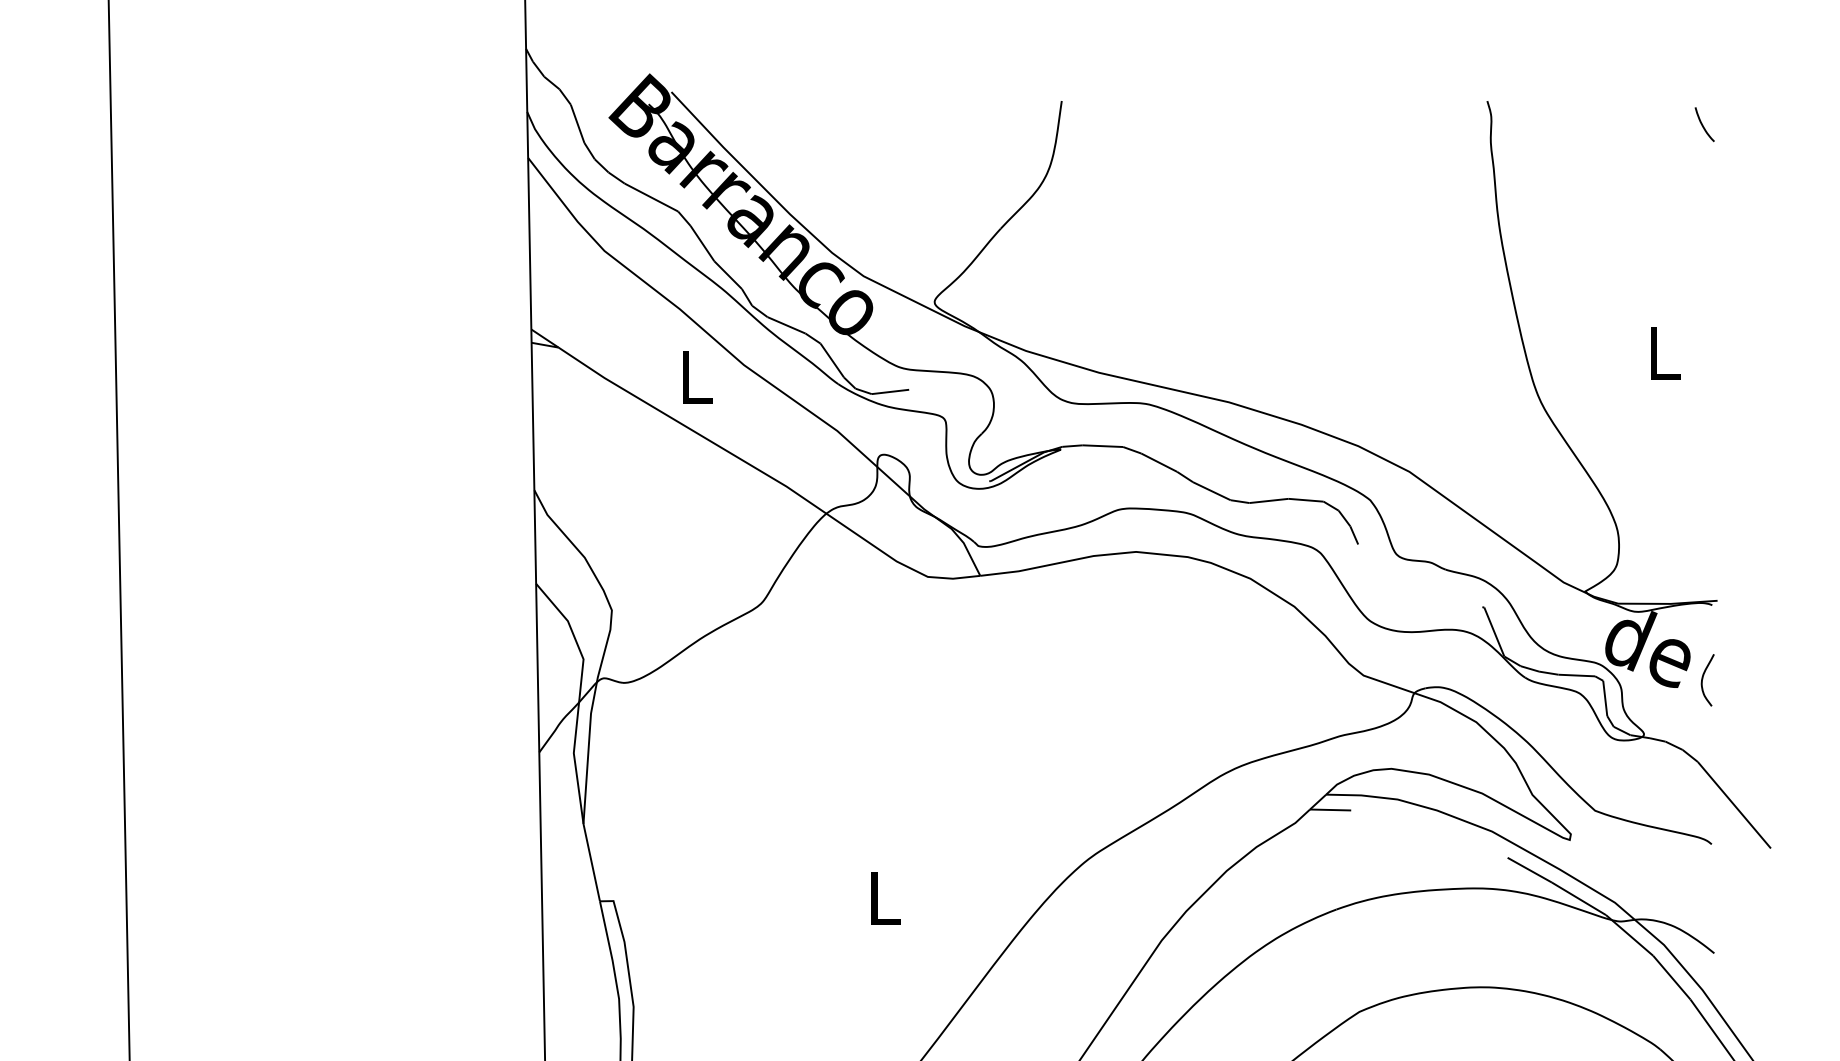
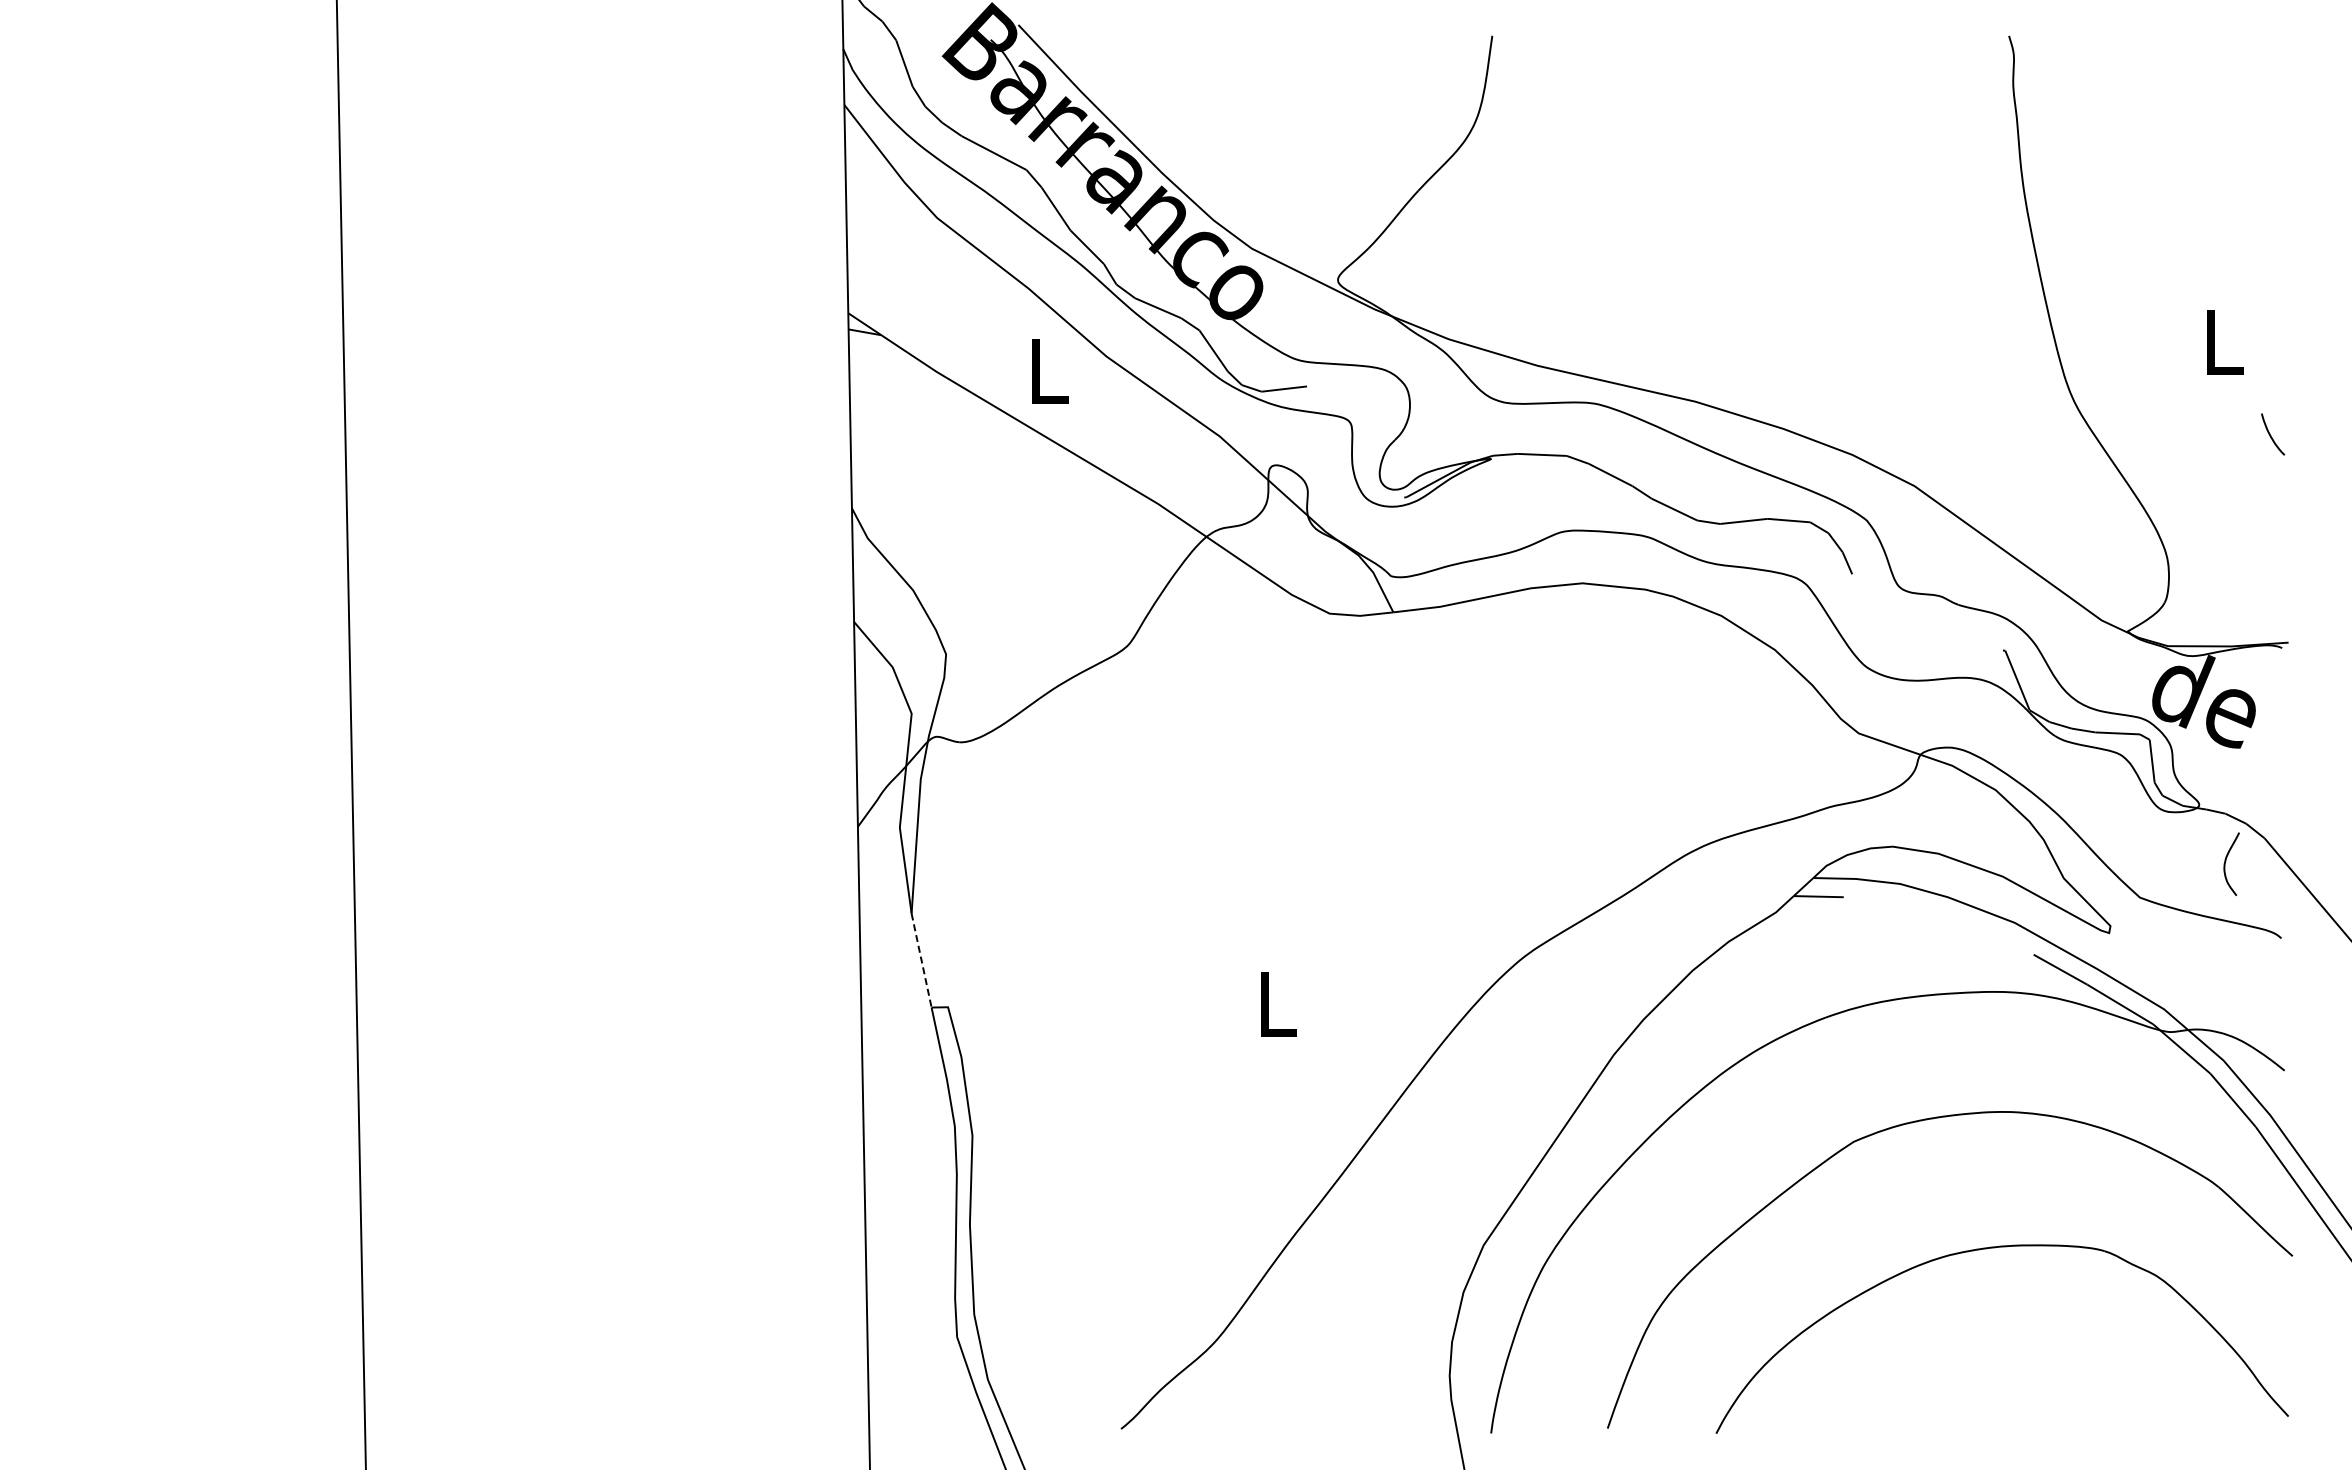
curve: (1703, 125) -> (2271, 435), moved
curve: (1703, 678) -> (2226, 861), moved
line: (591, 863) -> (921, 961), solid -> dashed

